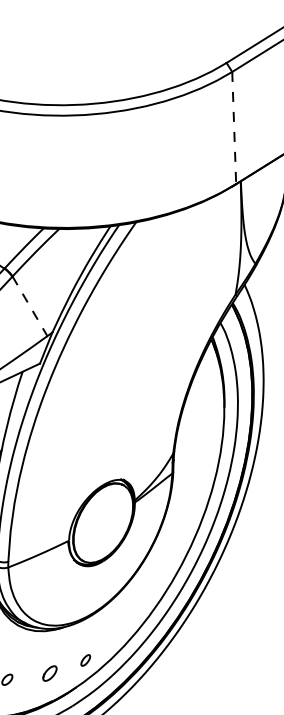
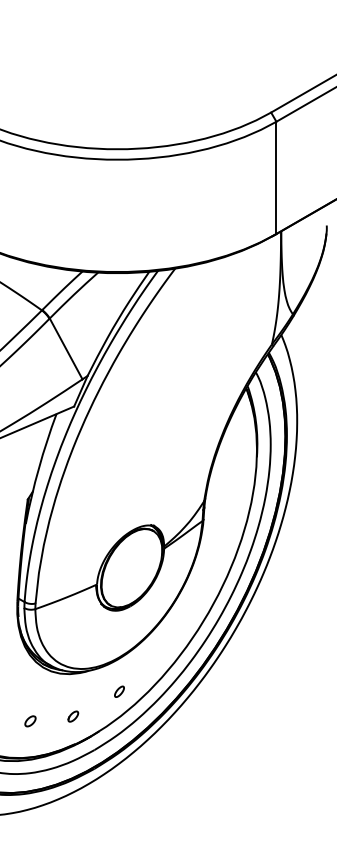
line: (234, 128) -> (276, 178), dashed -> solid
line: (30, 305) -> (66, 348), dashed -> solid
part: (85, 660) -> (119, 691), moved
part: (50, 673) -> (73, 716), size x0.71

